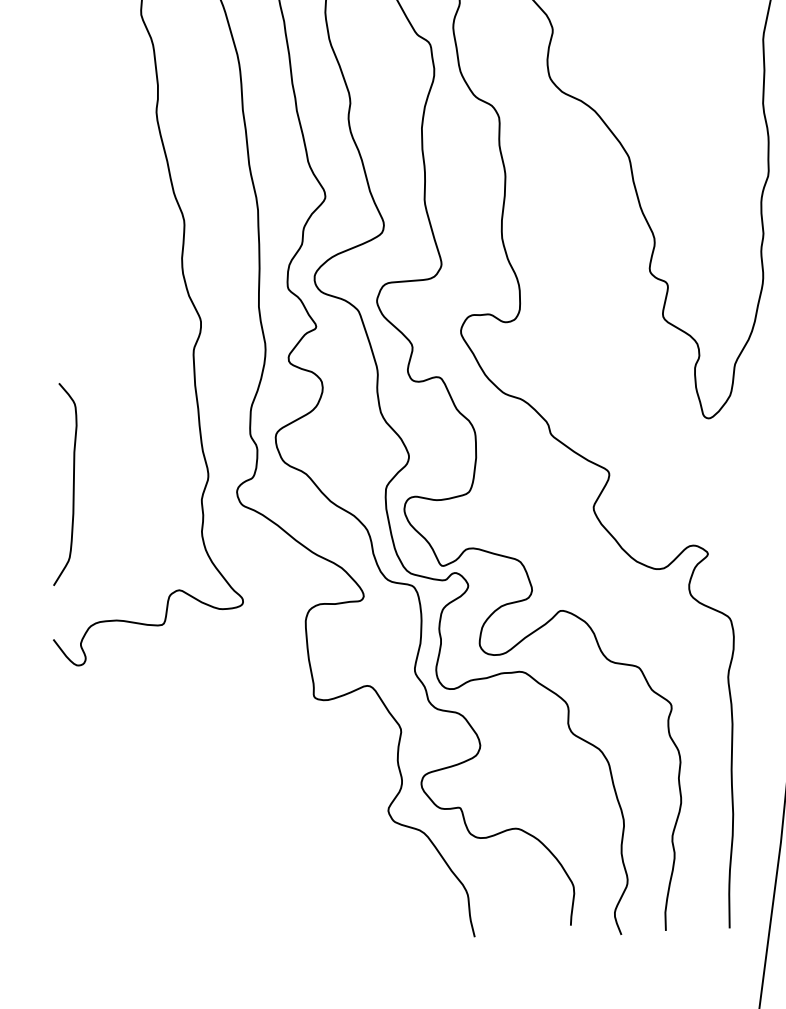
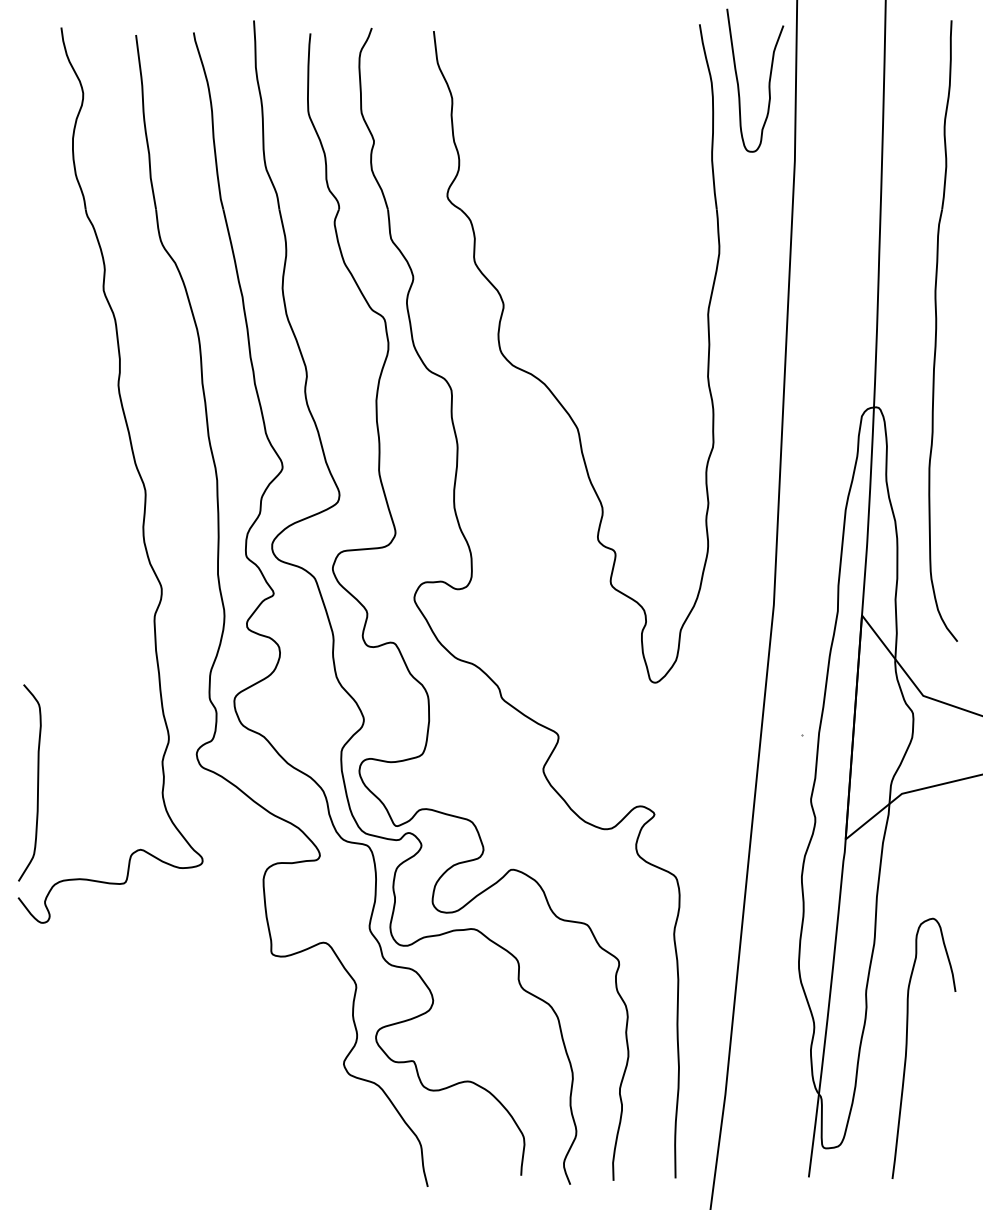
curve: (73, 484) -> (37, 782), moved

